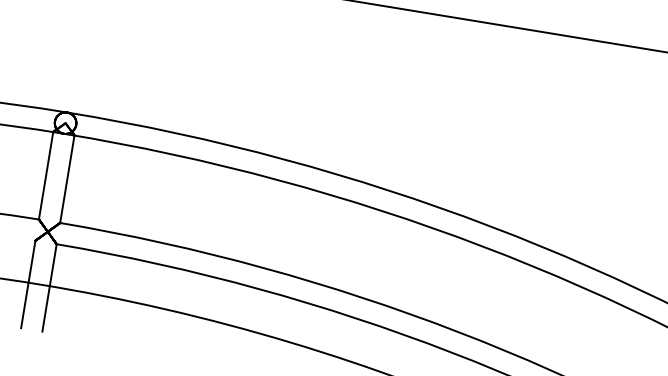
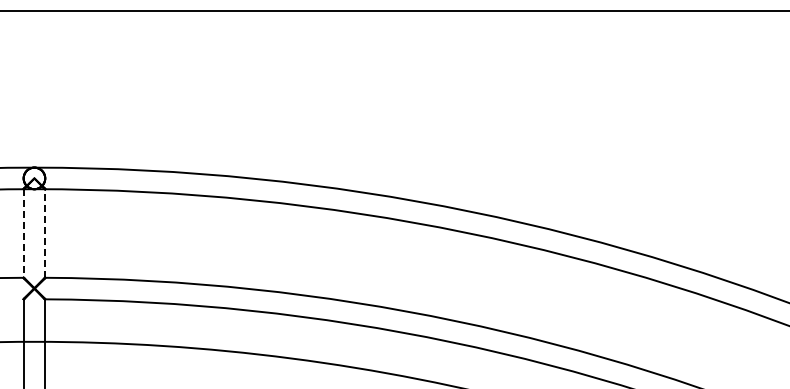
line: (45, 176) -> (23, 234), solid -> dashed
line: (67, 179) -> (45, 233), solid -> dashed

